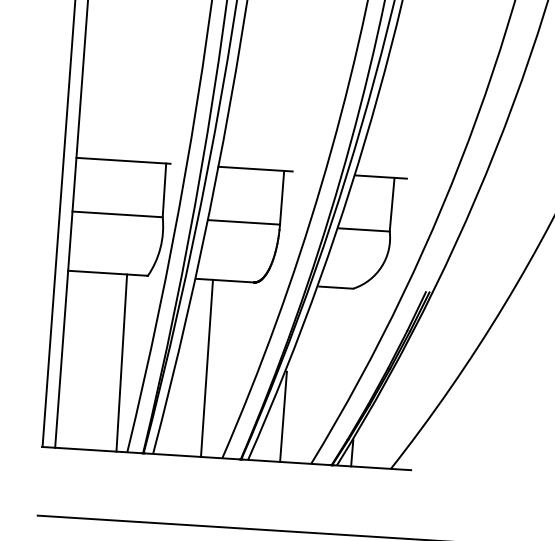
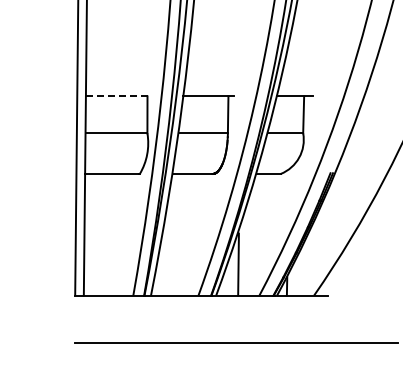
line: (123, 160) -> (118, 96), solid -> dashed
line: (121, 362) -> (125, 234), removed
line: (206, 367) -> (183, 234), removed

